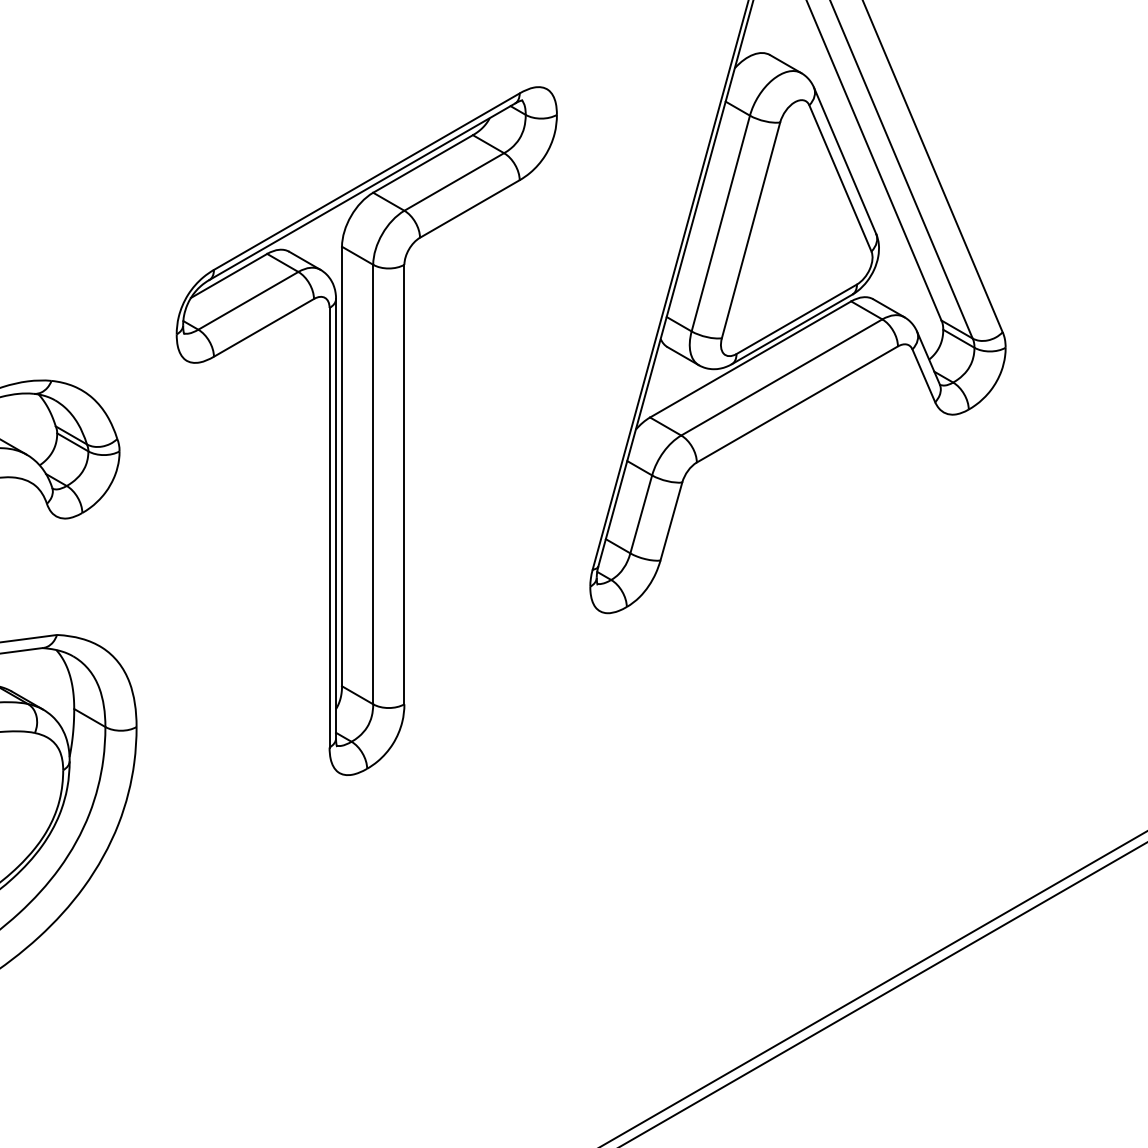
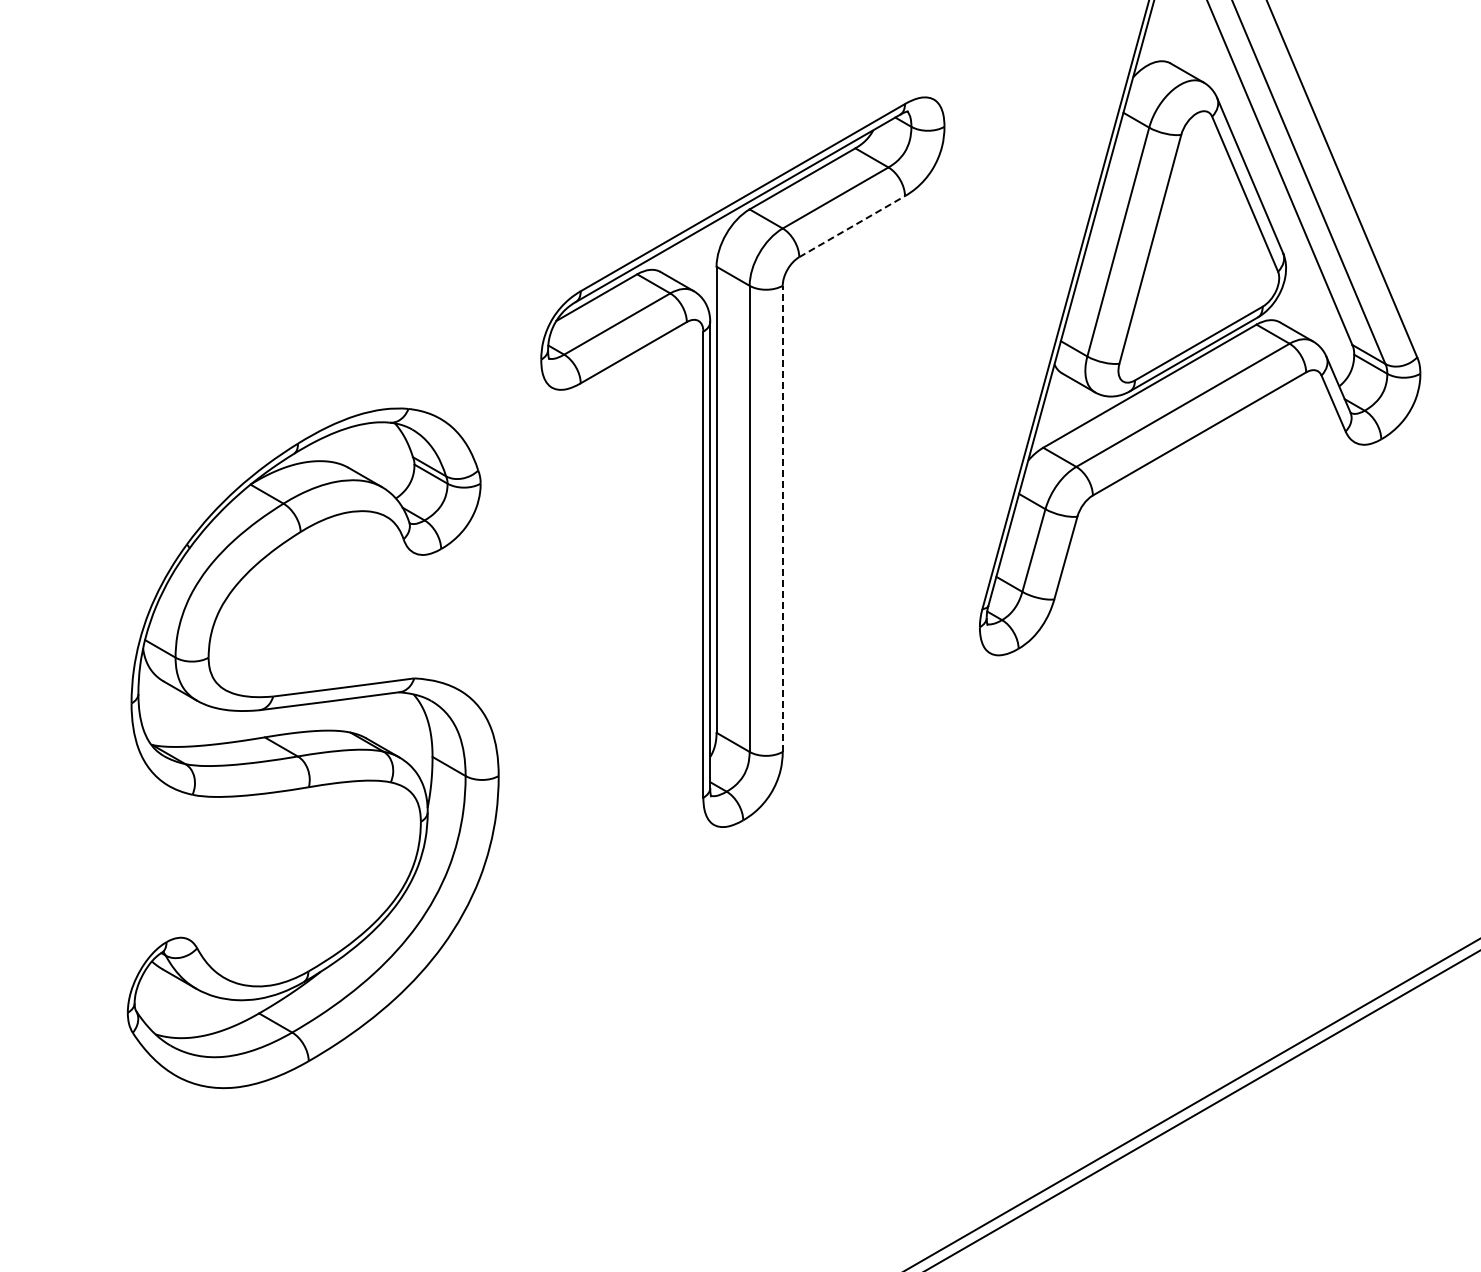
line: (470, 208) -> (852, 226), solid -> dashed
line: (404, 484) -> (782, 518), solid -> dashed

